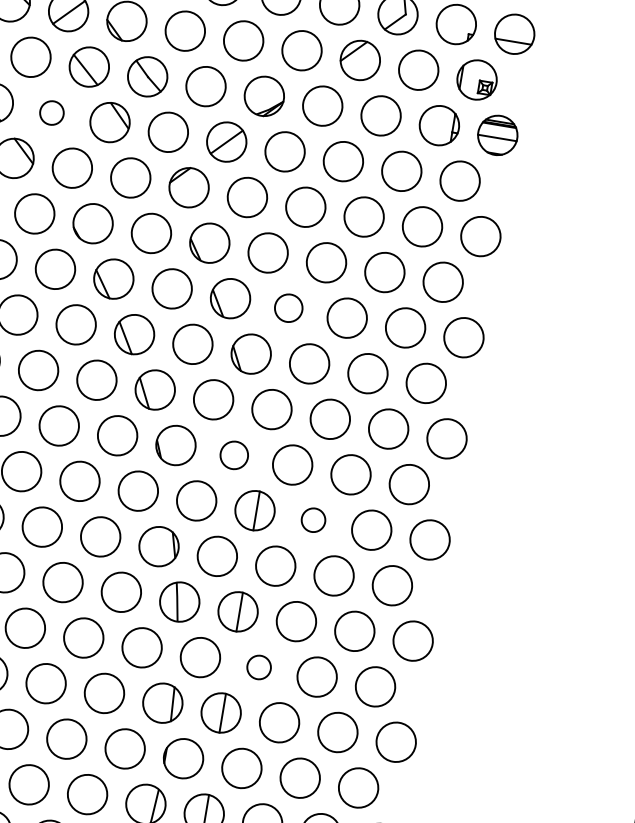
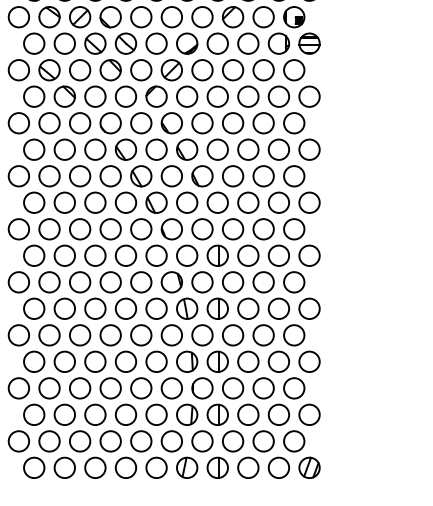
circle: (52, 113) -> (80, 70), size x1.67
circle: (288, 307) -> (217, 149), size x1.43
circle: (234, 455) -> (202, 229), size x1.43
circle: (313, 519) -> (248, 255), size x1.67
circle: (259, 667) -> (233, 335), size x1.67

